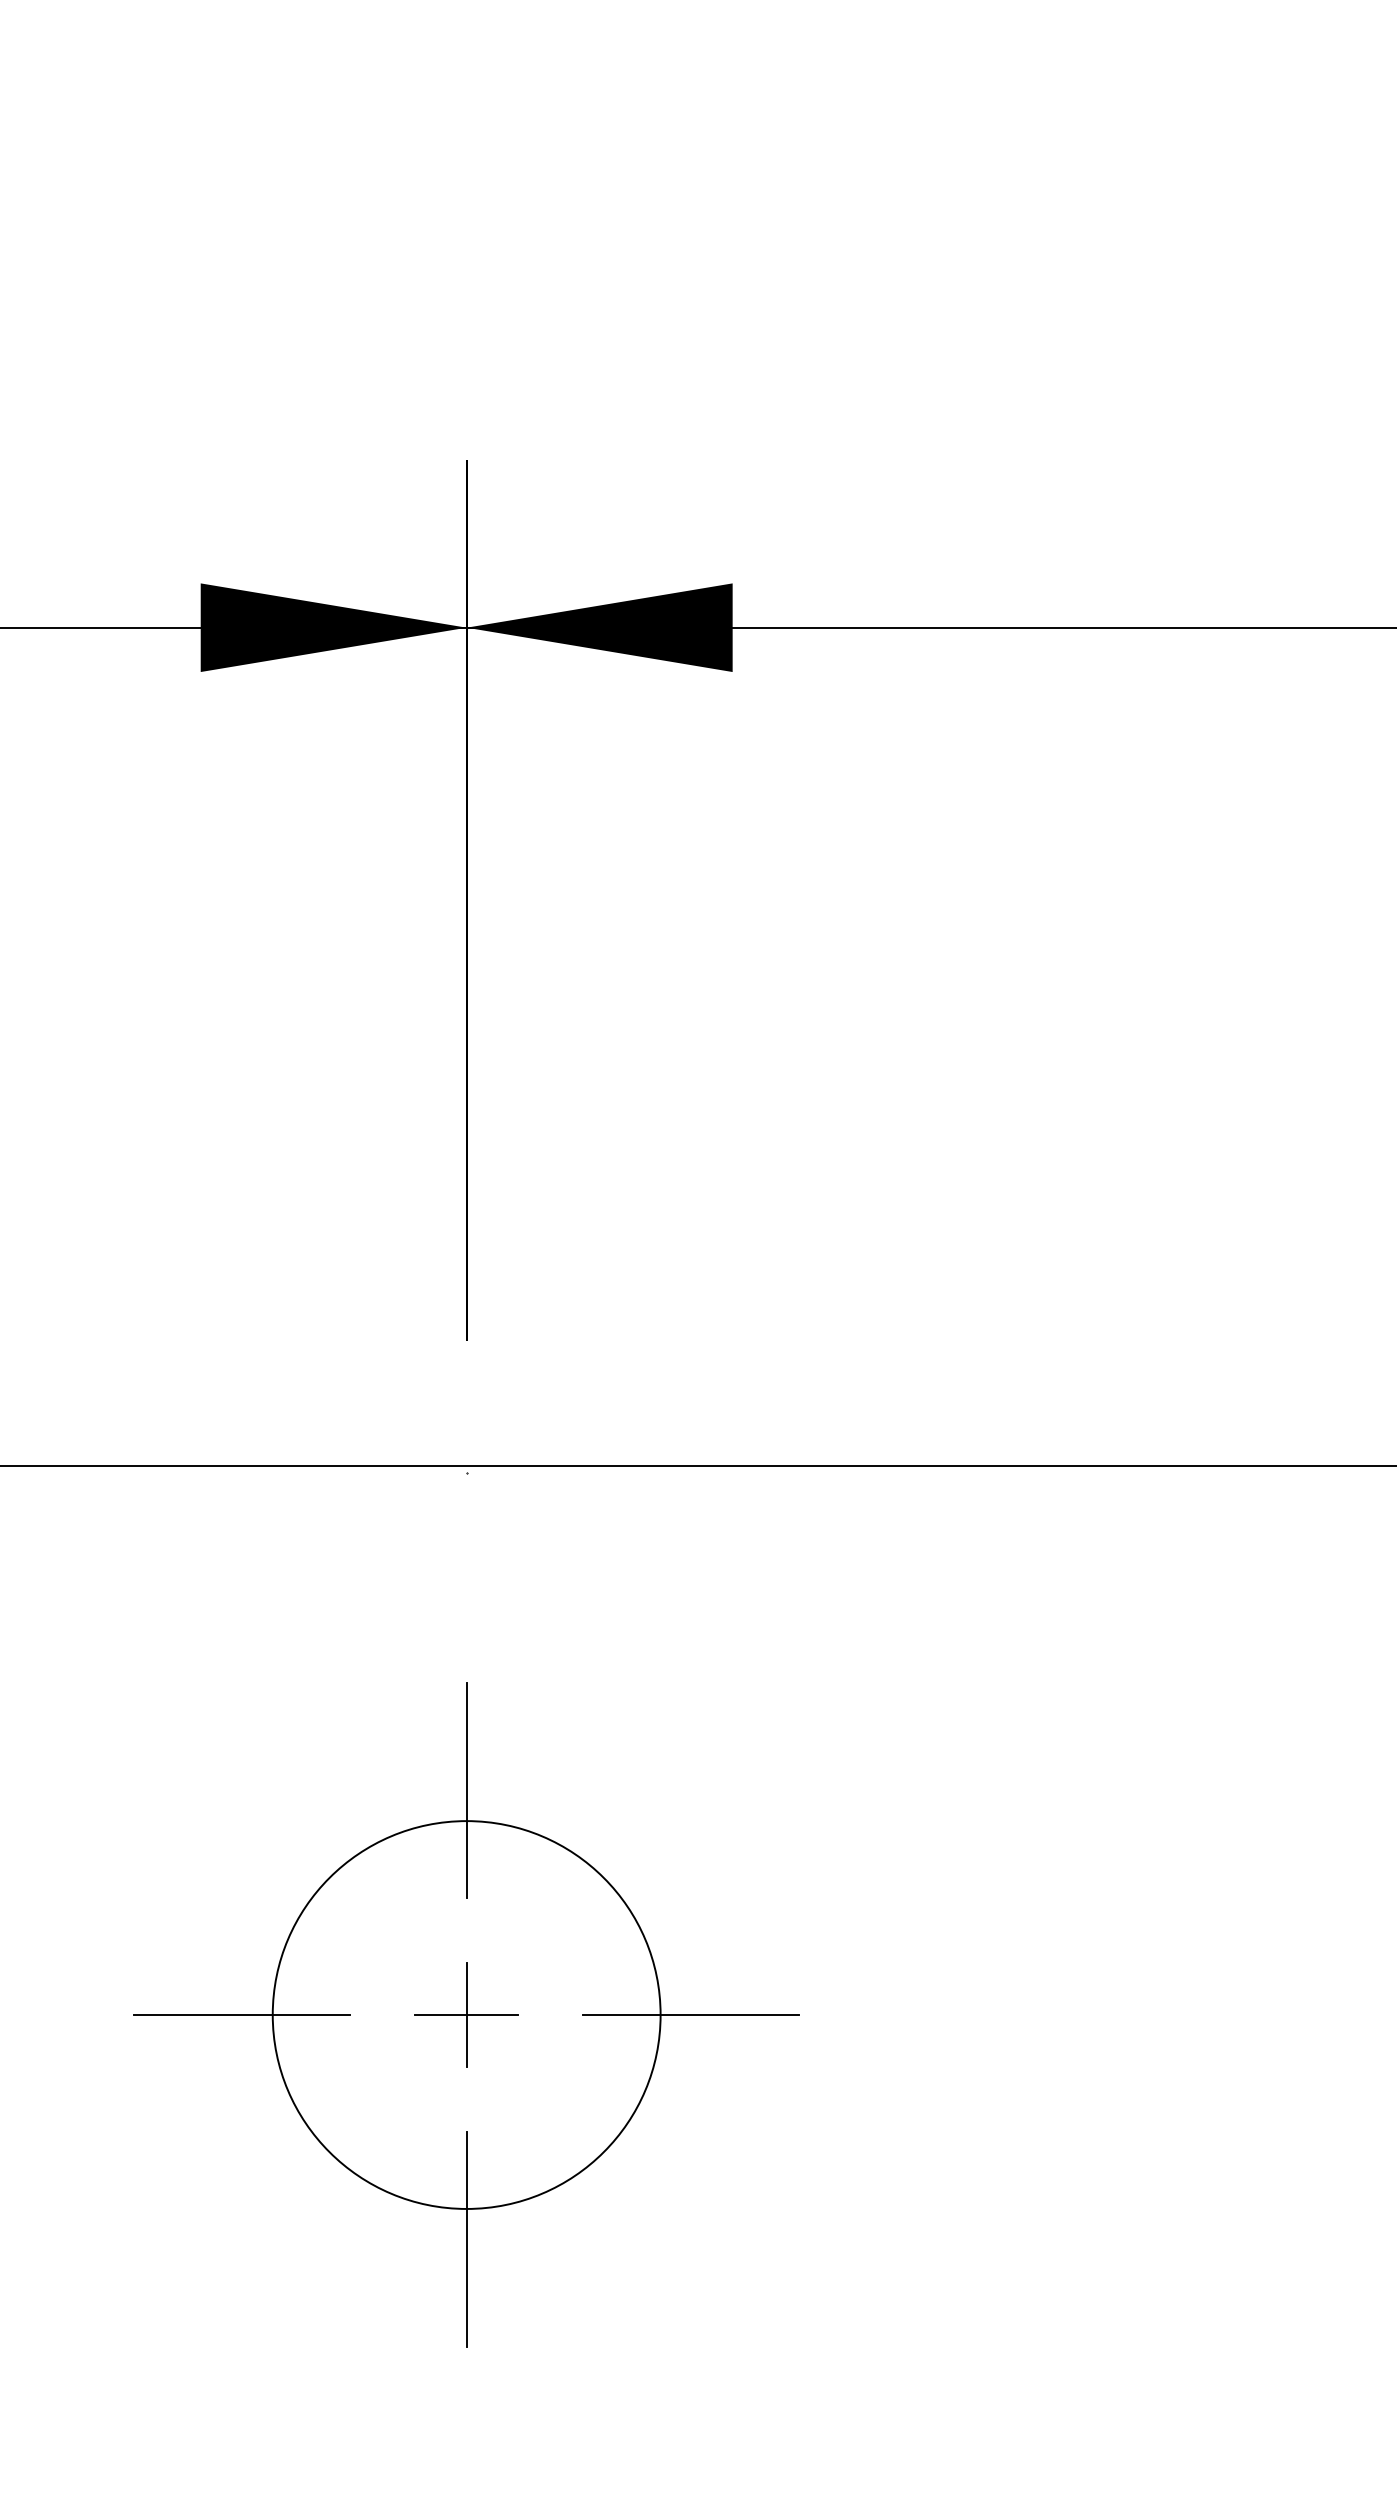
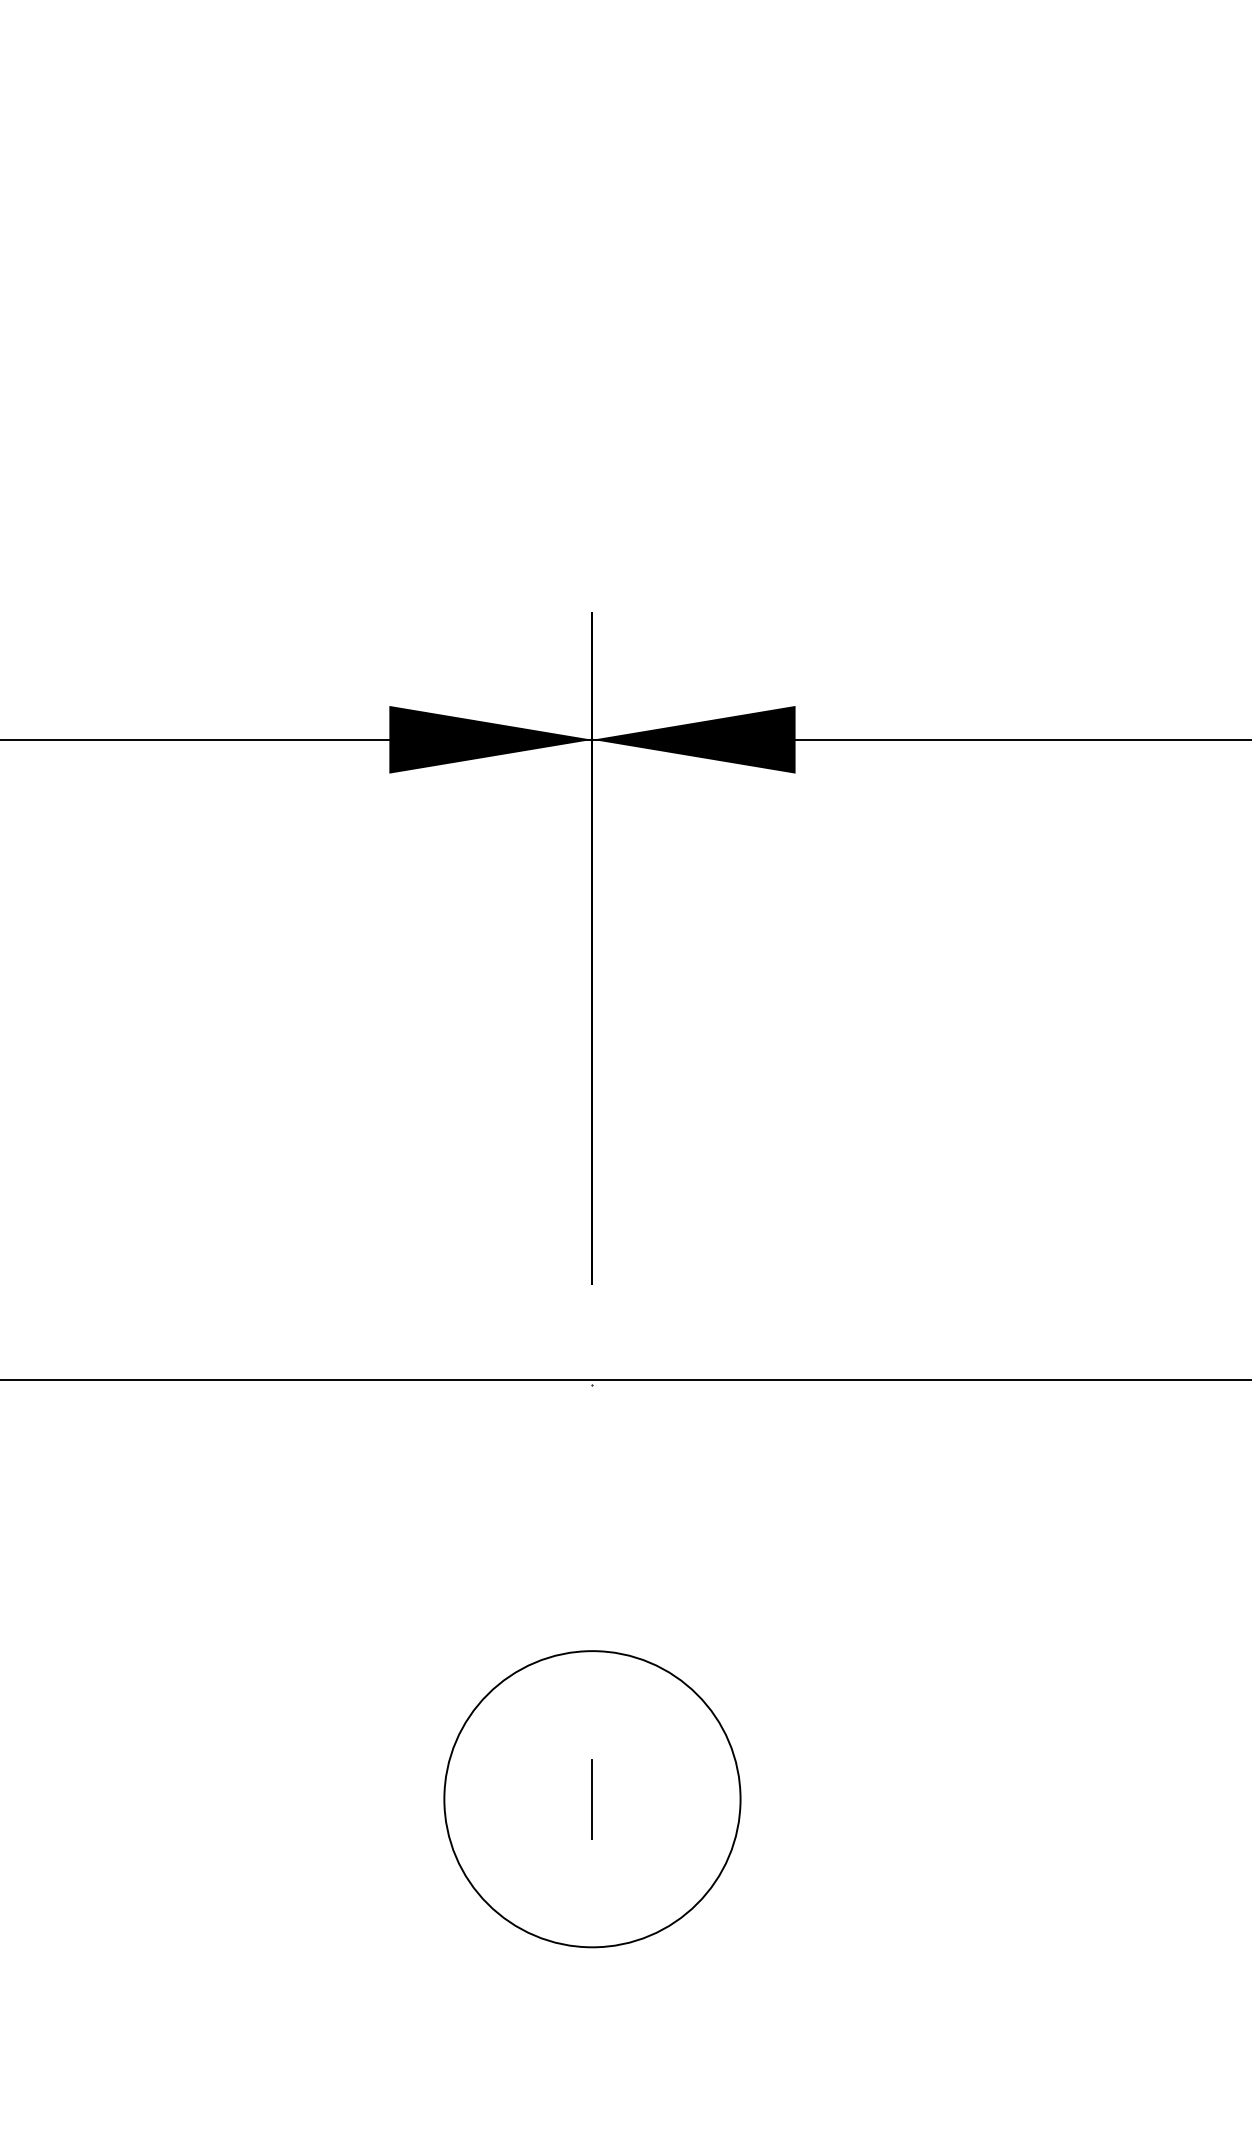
line: (466, 1790) -> (592, 1627), removed
line: (241, 2015) -> (420, 1799), removed
line: (465, 2015) -> (591, 1799), removed
line: (690, 2015) -> (763, 1799), removed
line: (466, 2239) -> (592, 1970), removed

